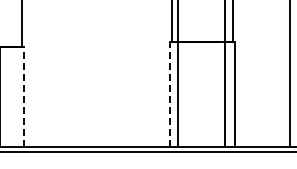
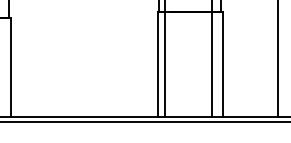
line: (170, 94) -> (157, 64), dashed -> solid
line: (23, 97) -> (10, 67), dashed -> solid

